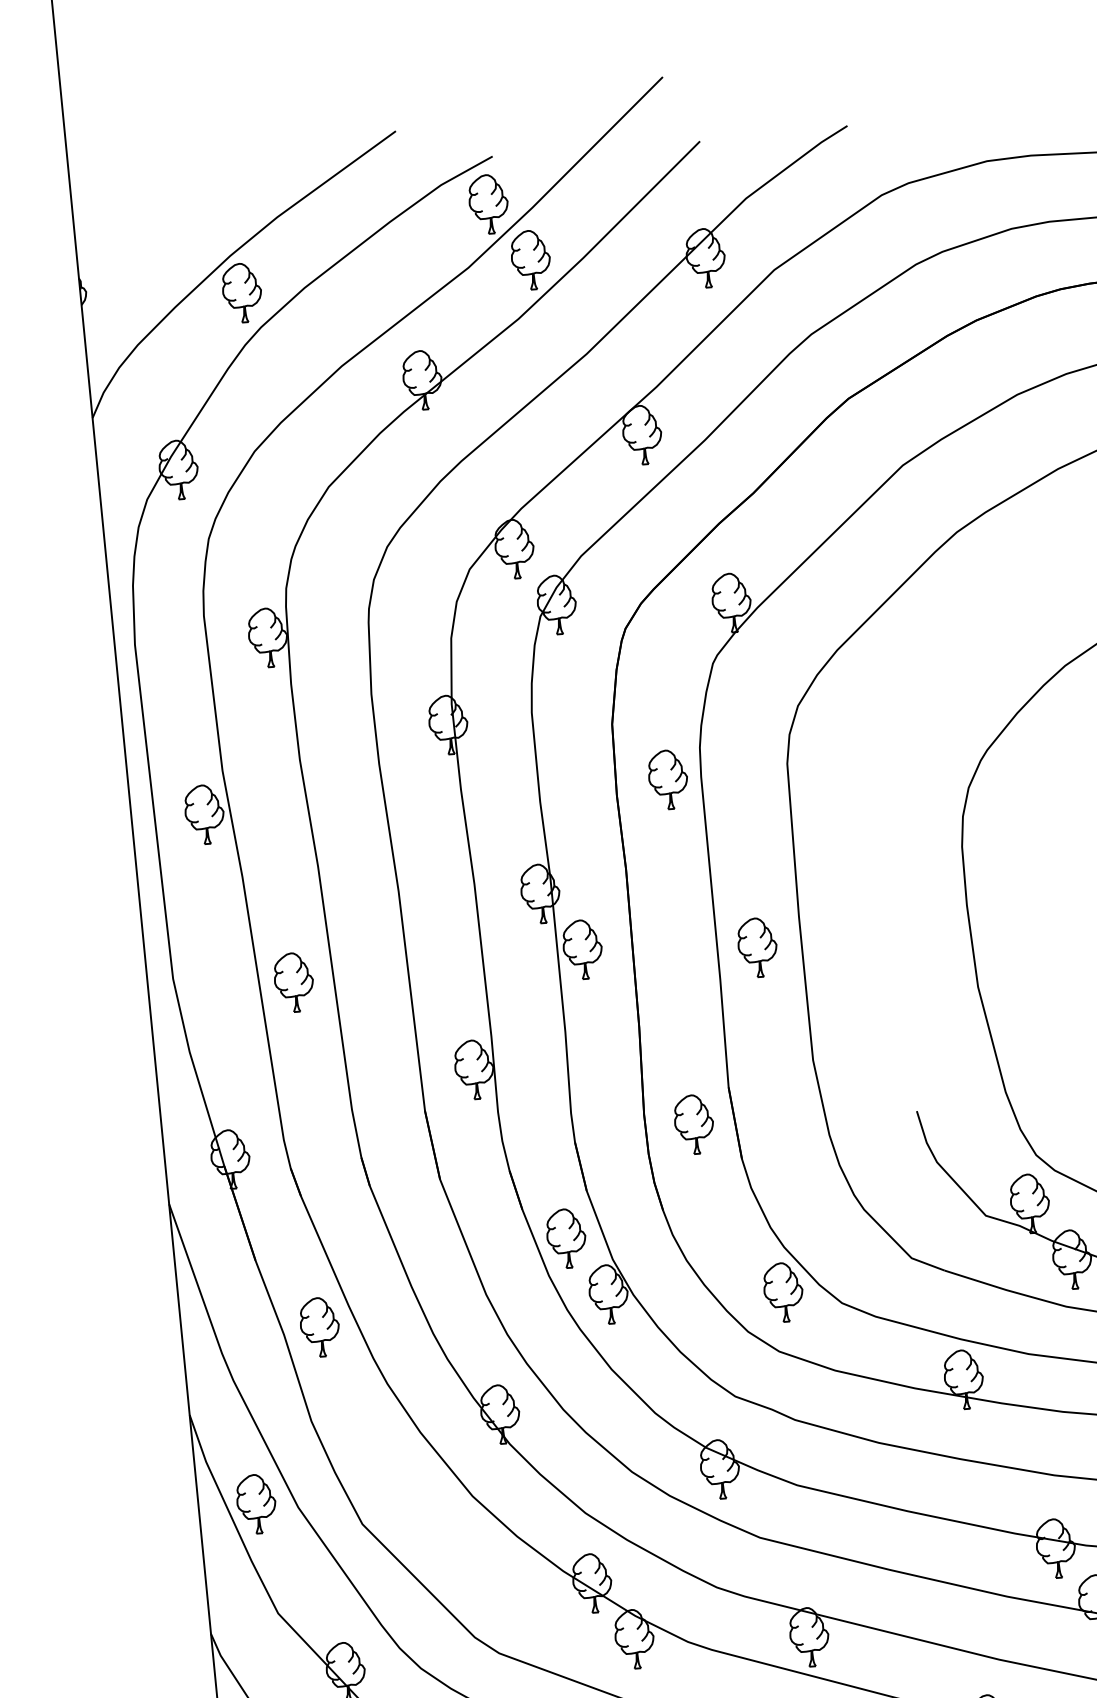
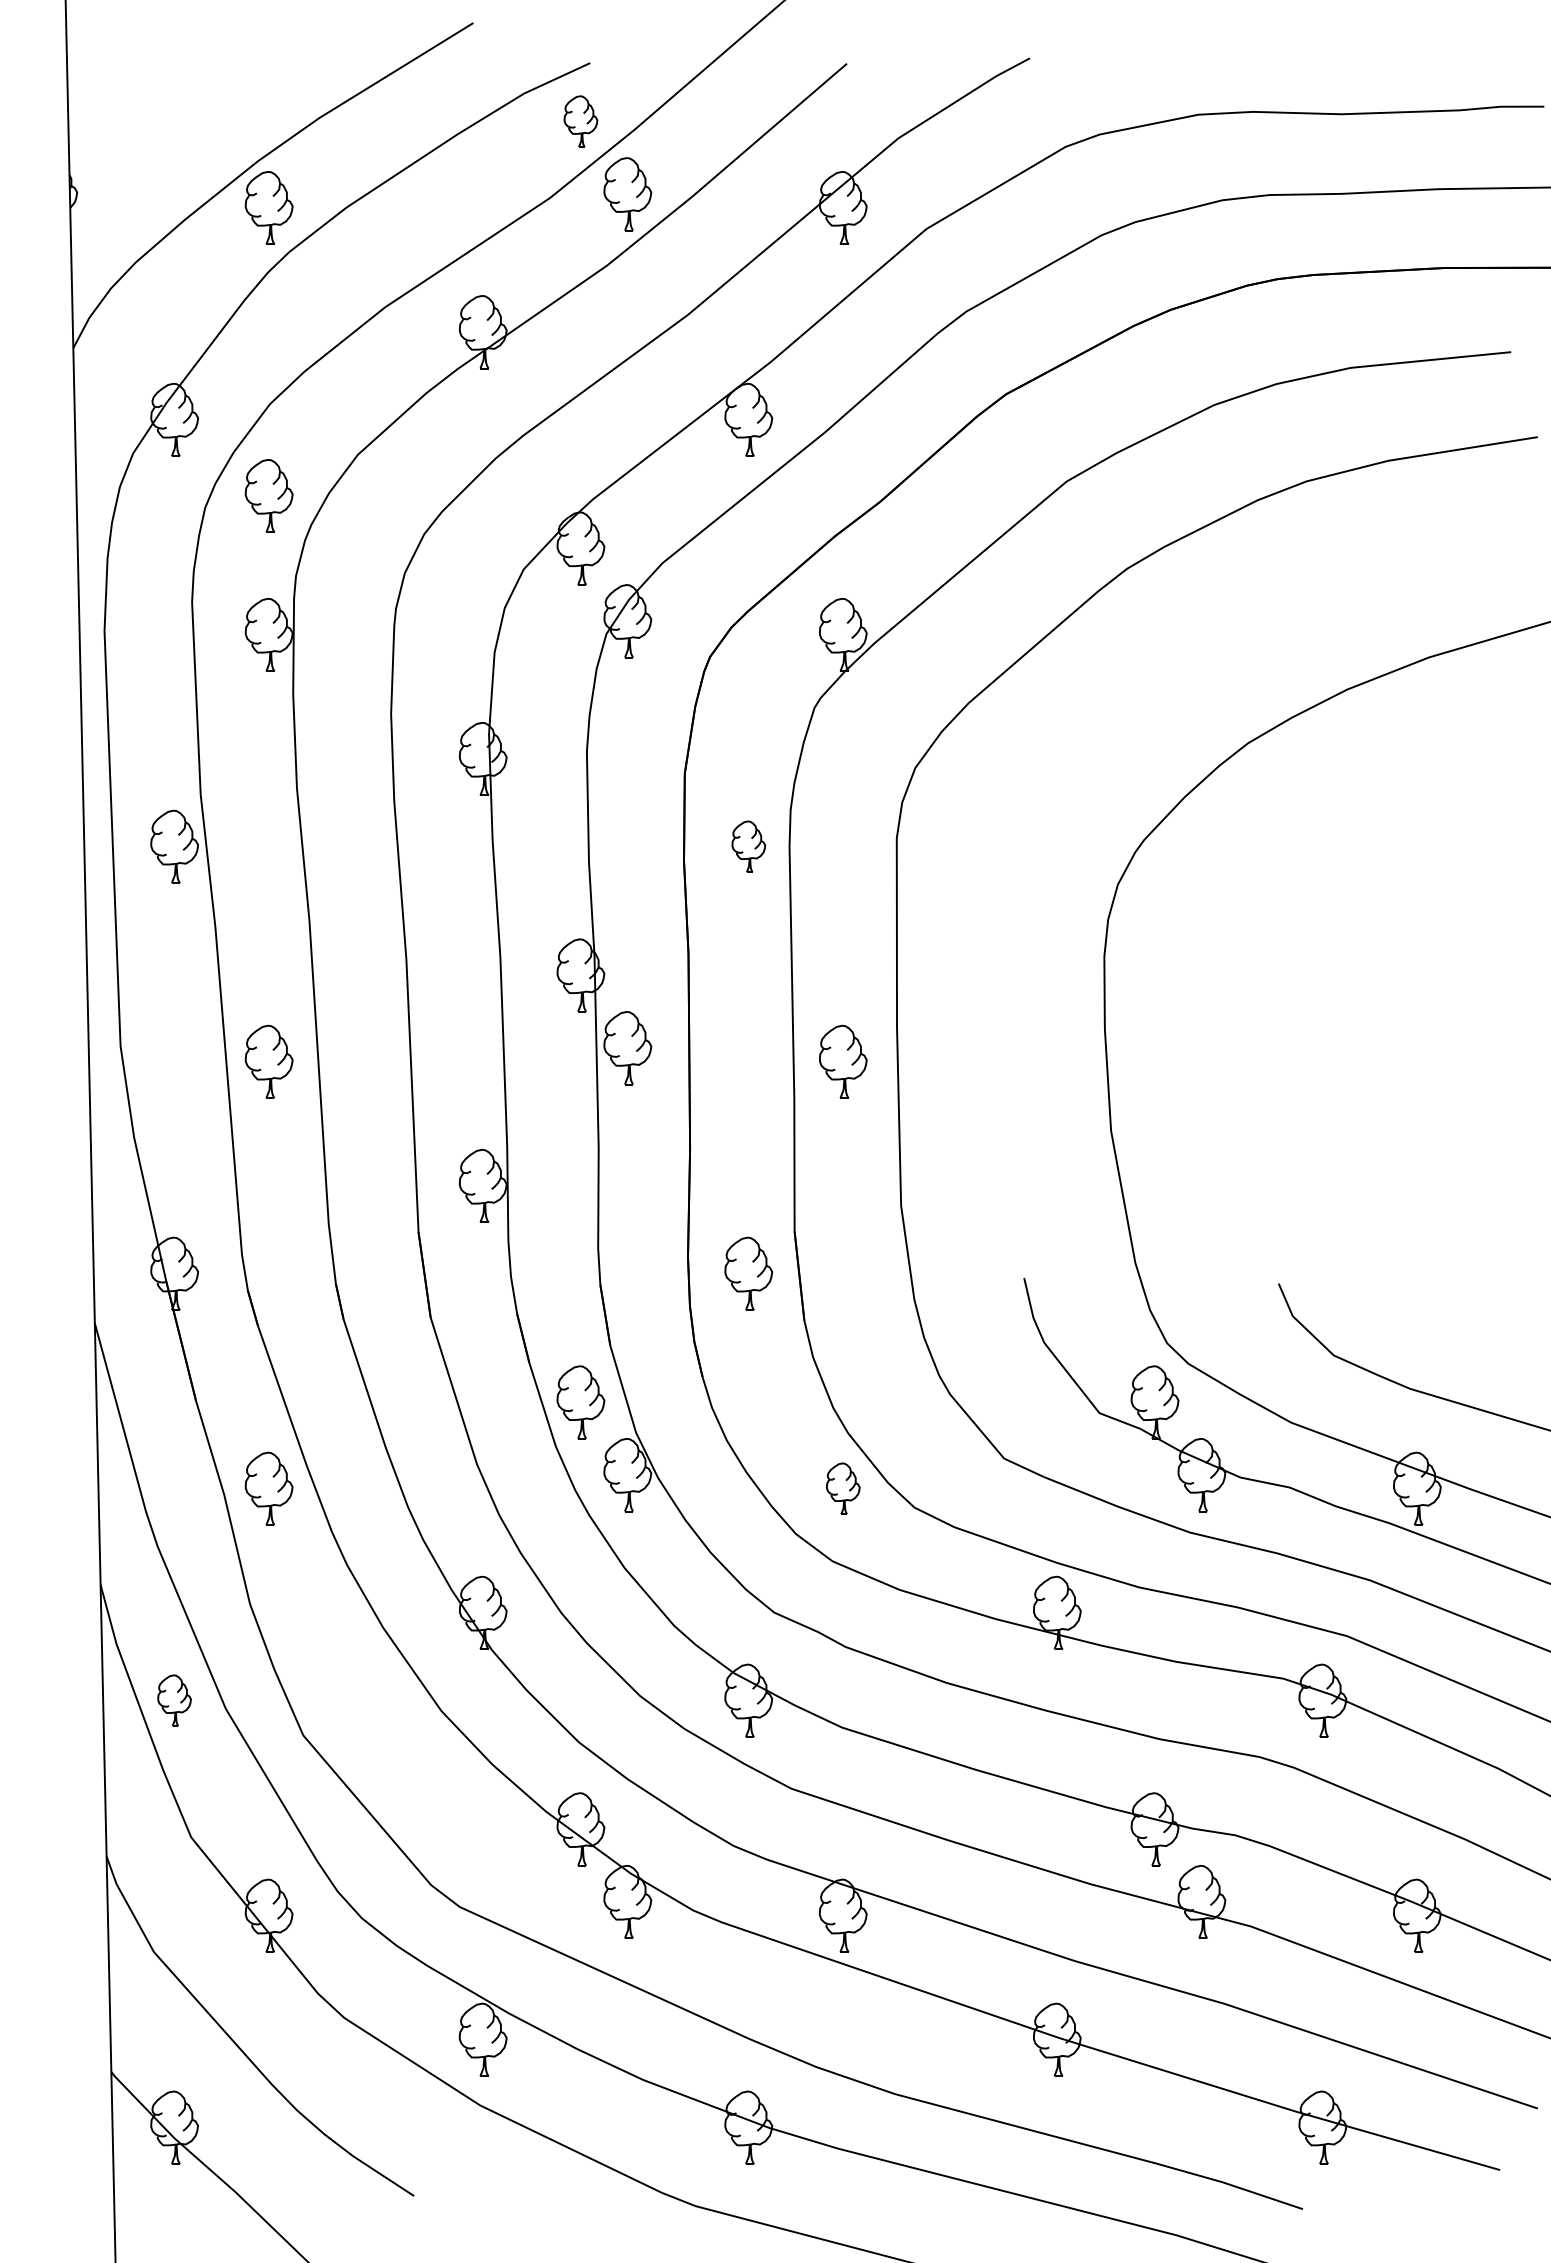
part: (488, 204) -> (580, 121), size x0.7
part: (259, 525) -> (268, 495), added
part: (668, 779) -> (748, 846), size x0.7
part: (783, 1292) -> (843, 1488), size x0.7
part: (256, 1503) -> (174, 1700), size x0.7

